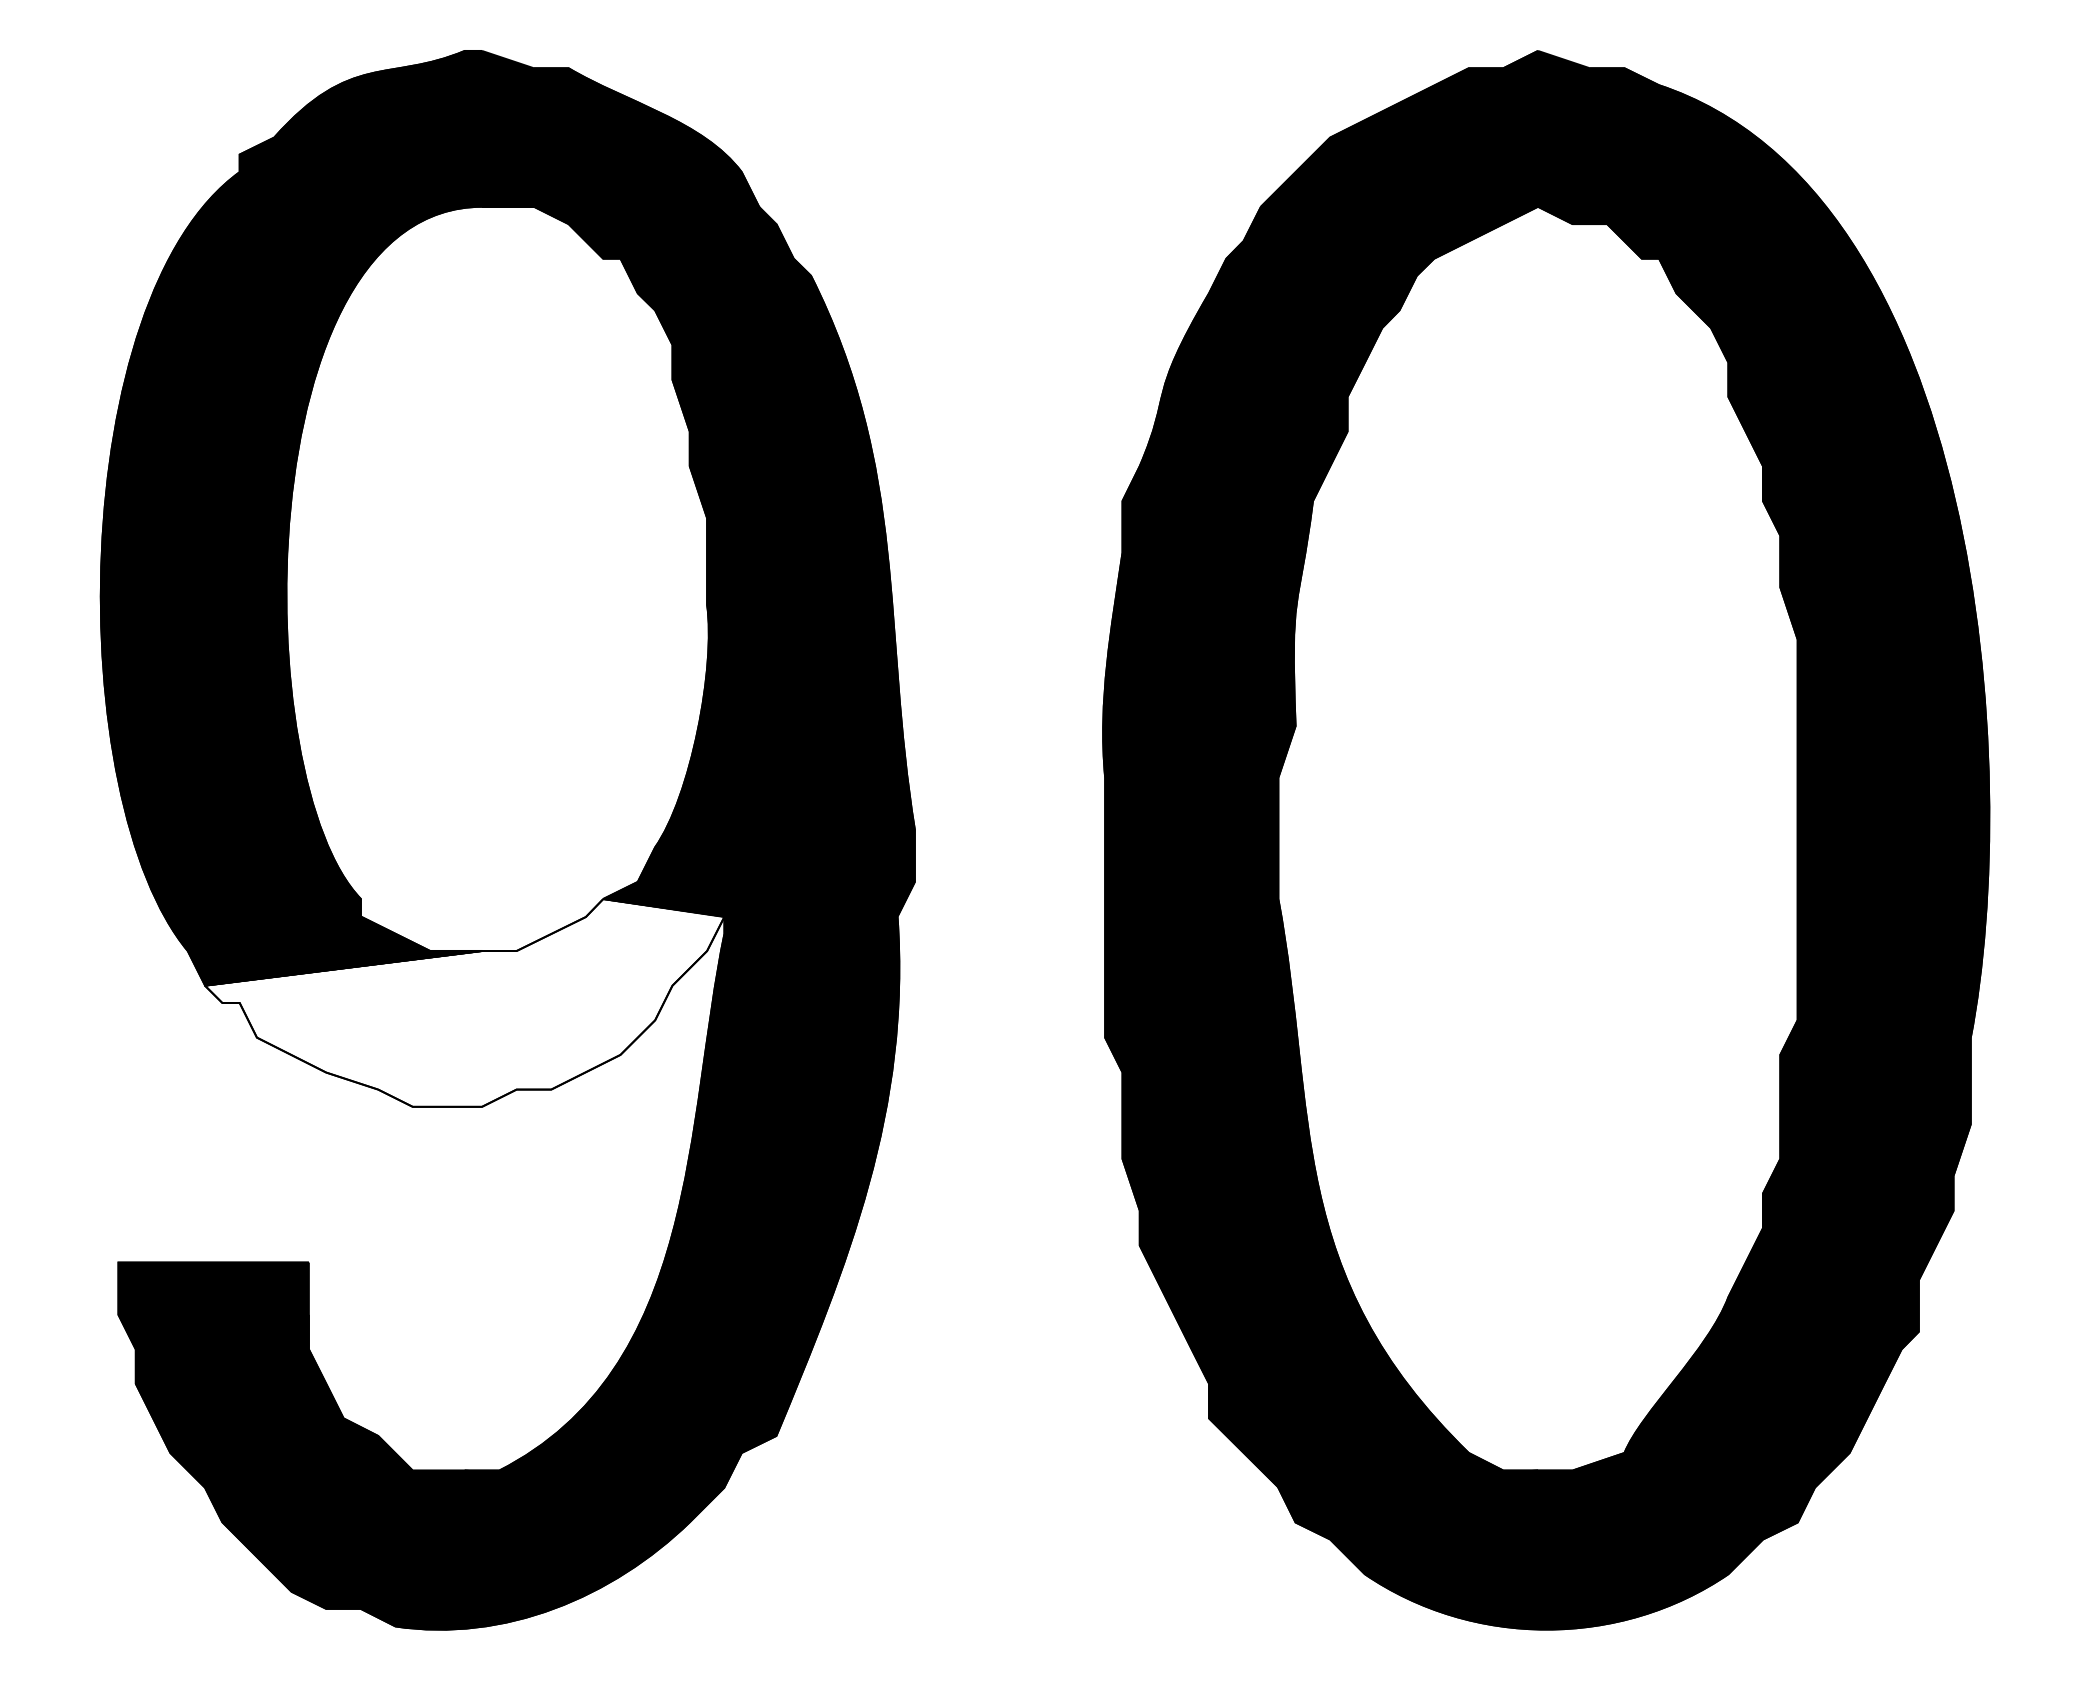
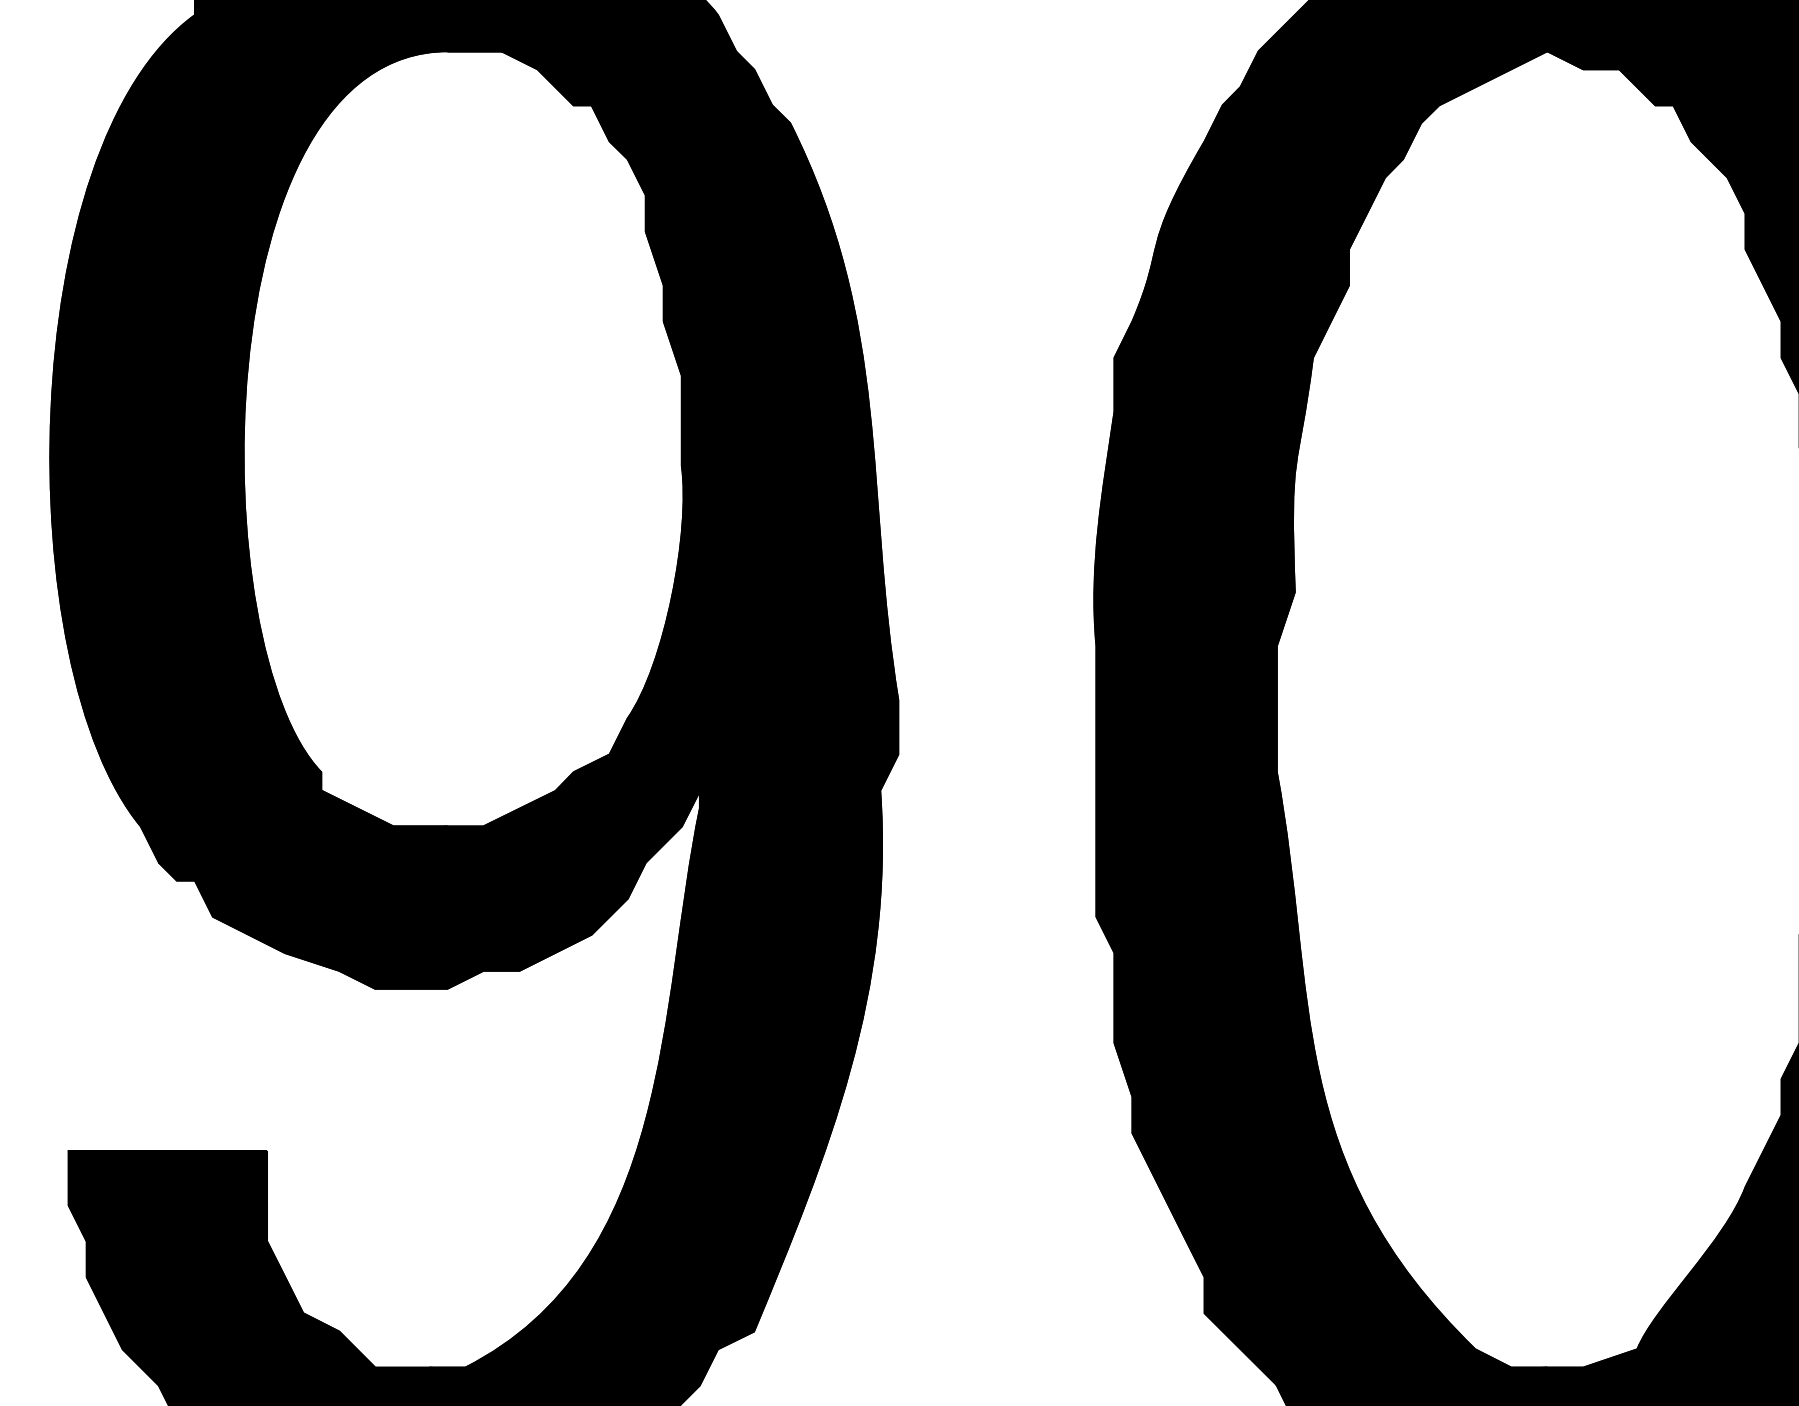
fill: (464, 1002) -> (429, 880), added

